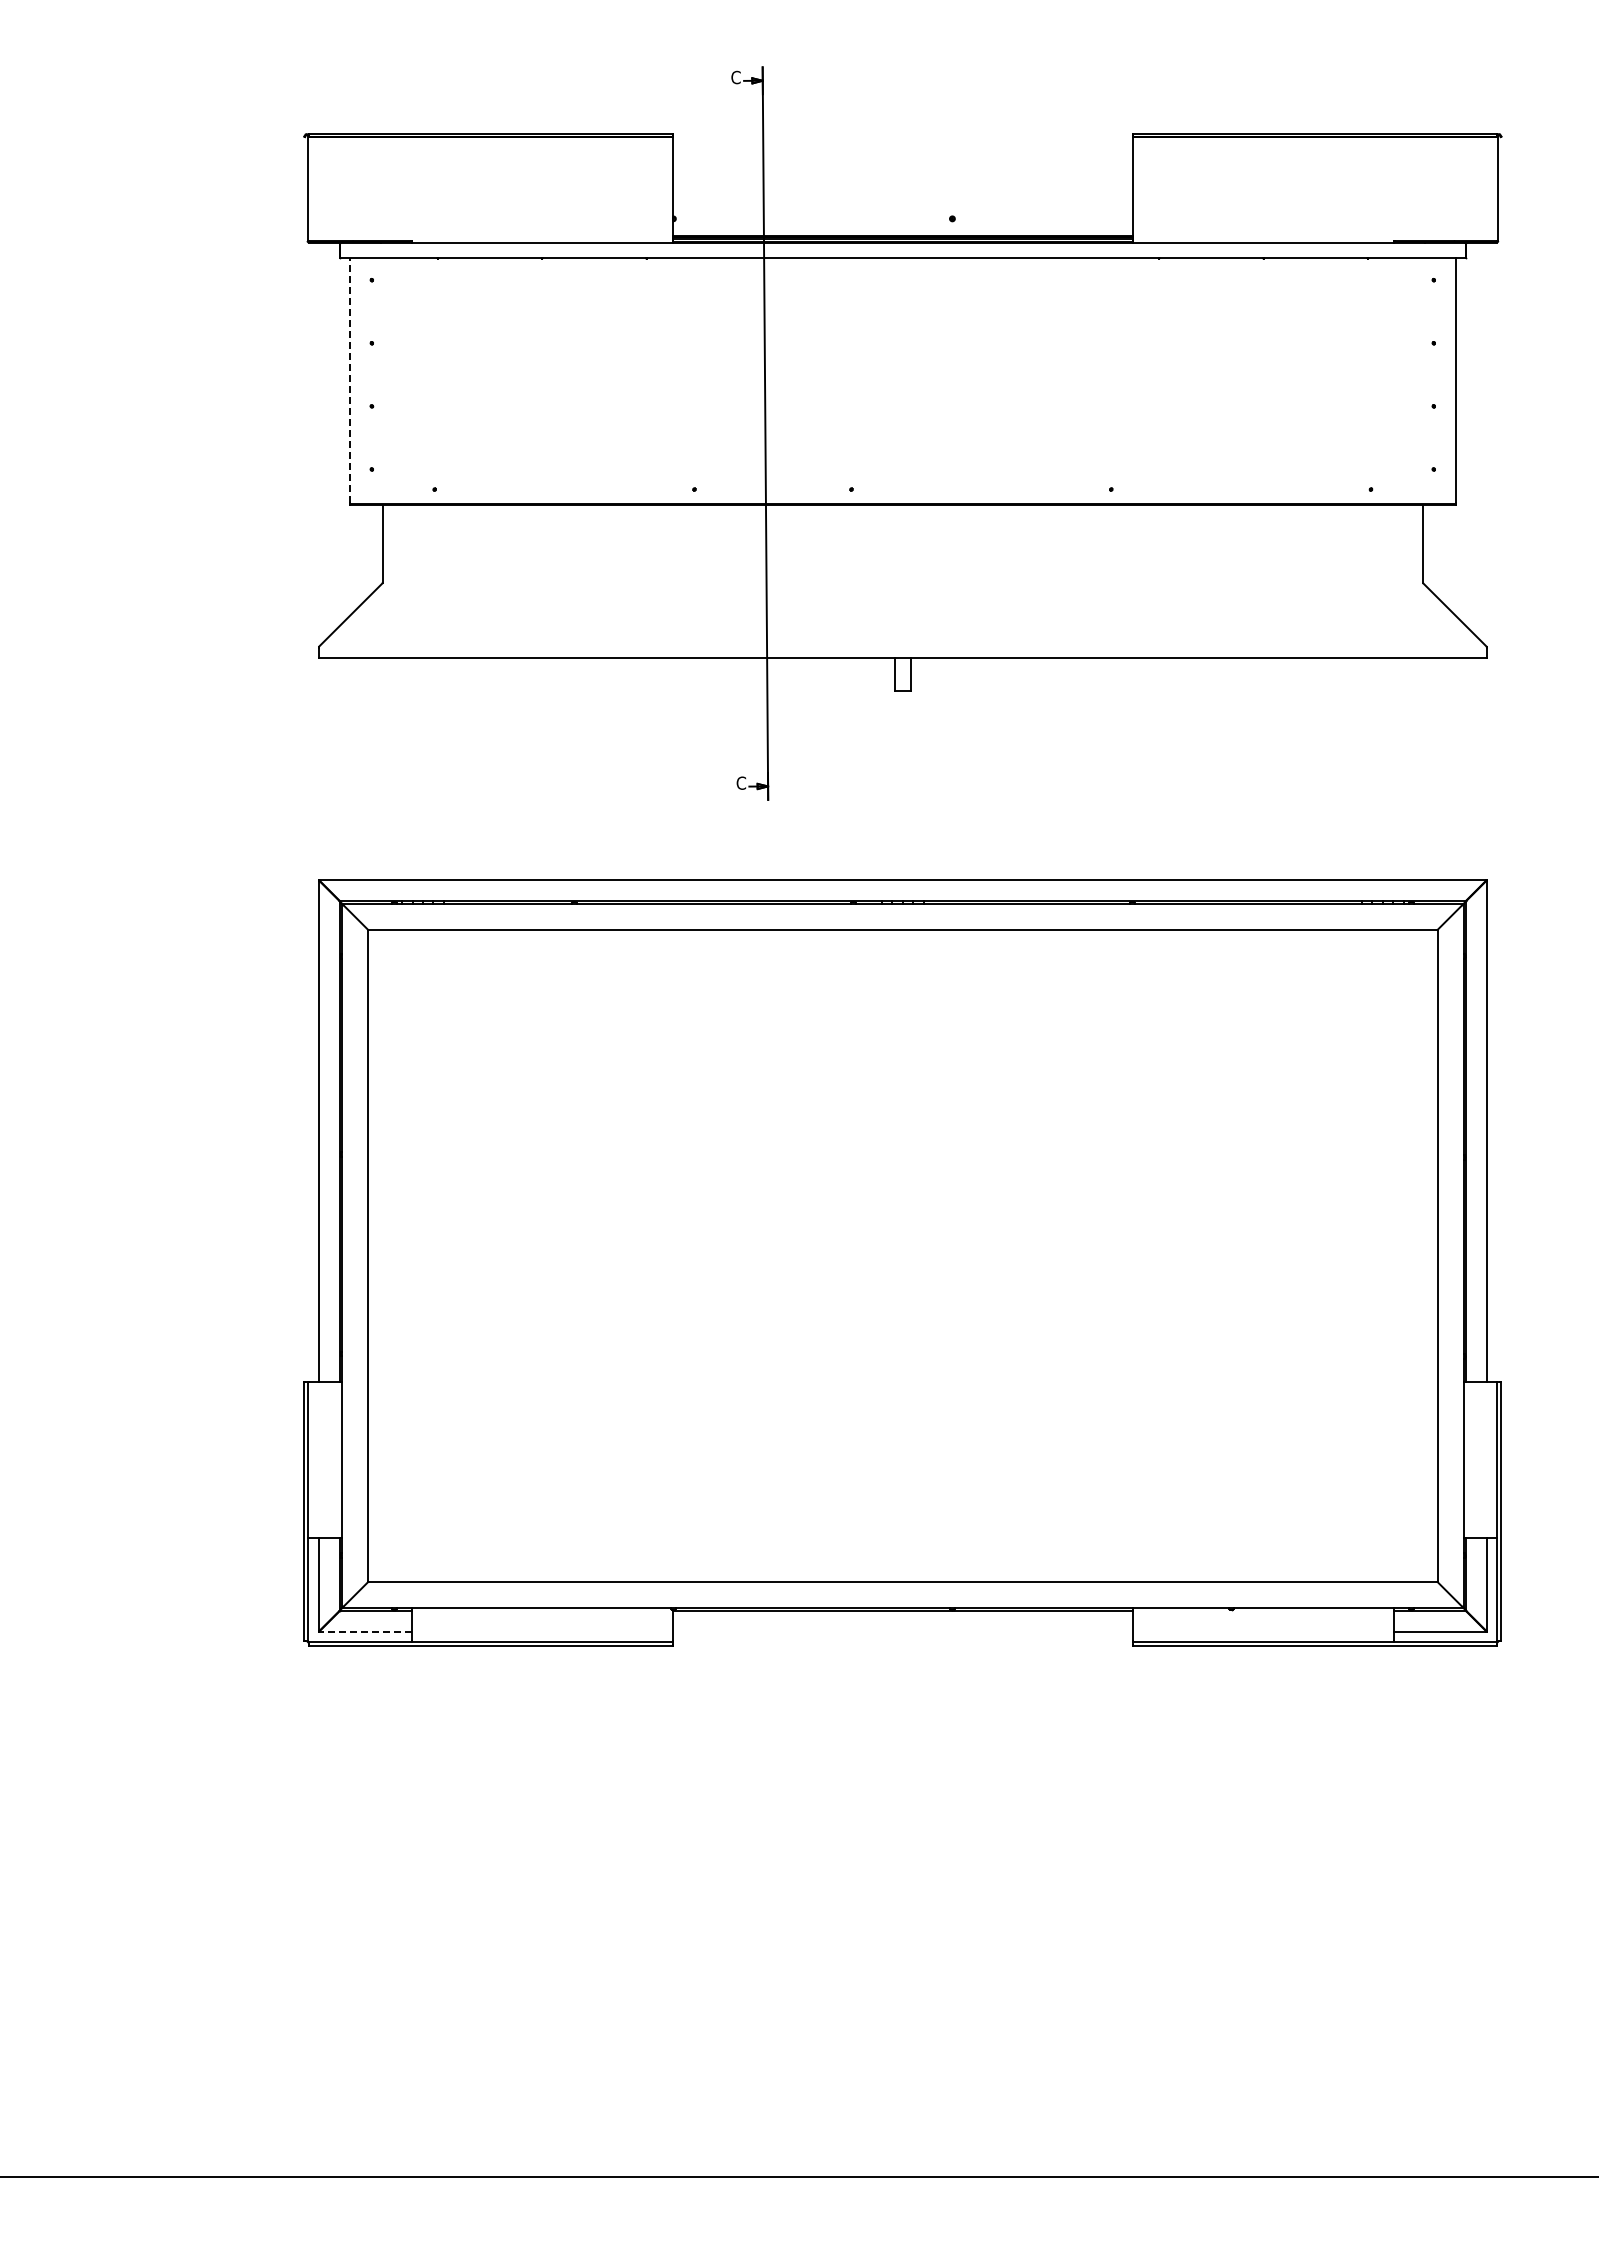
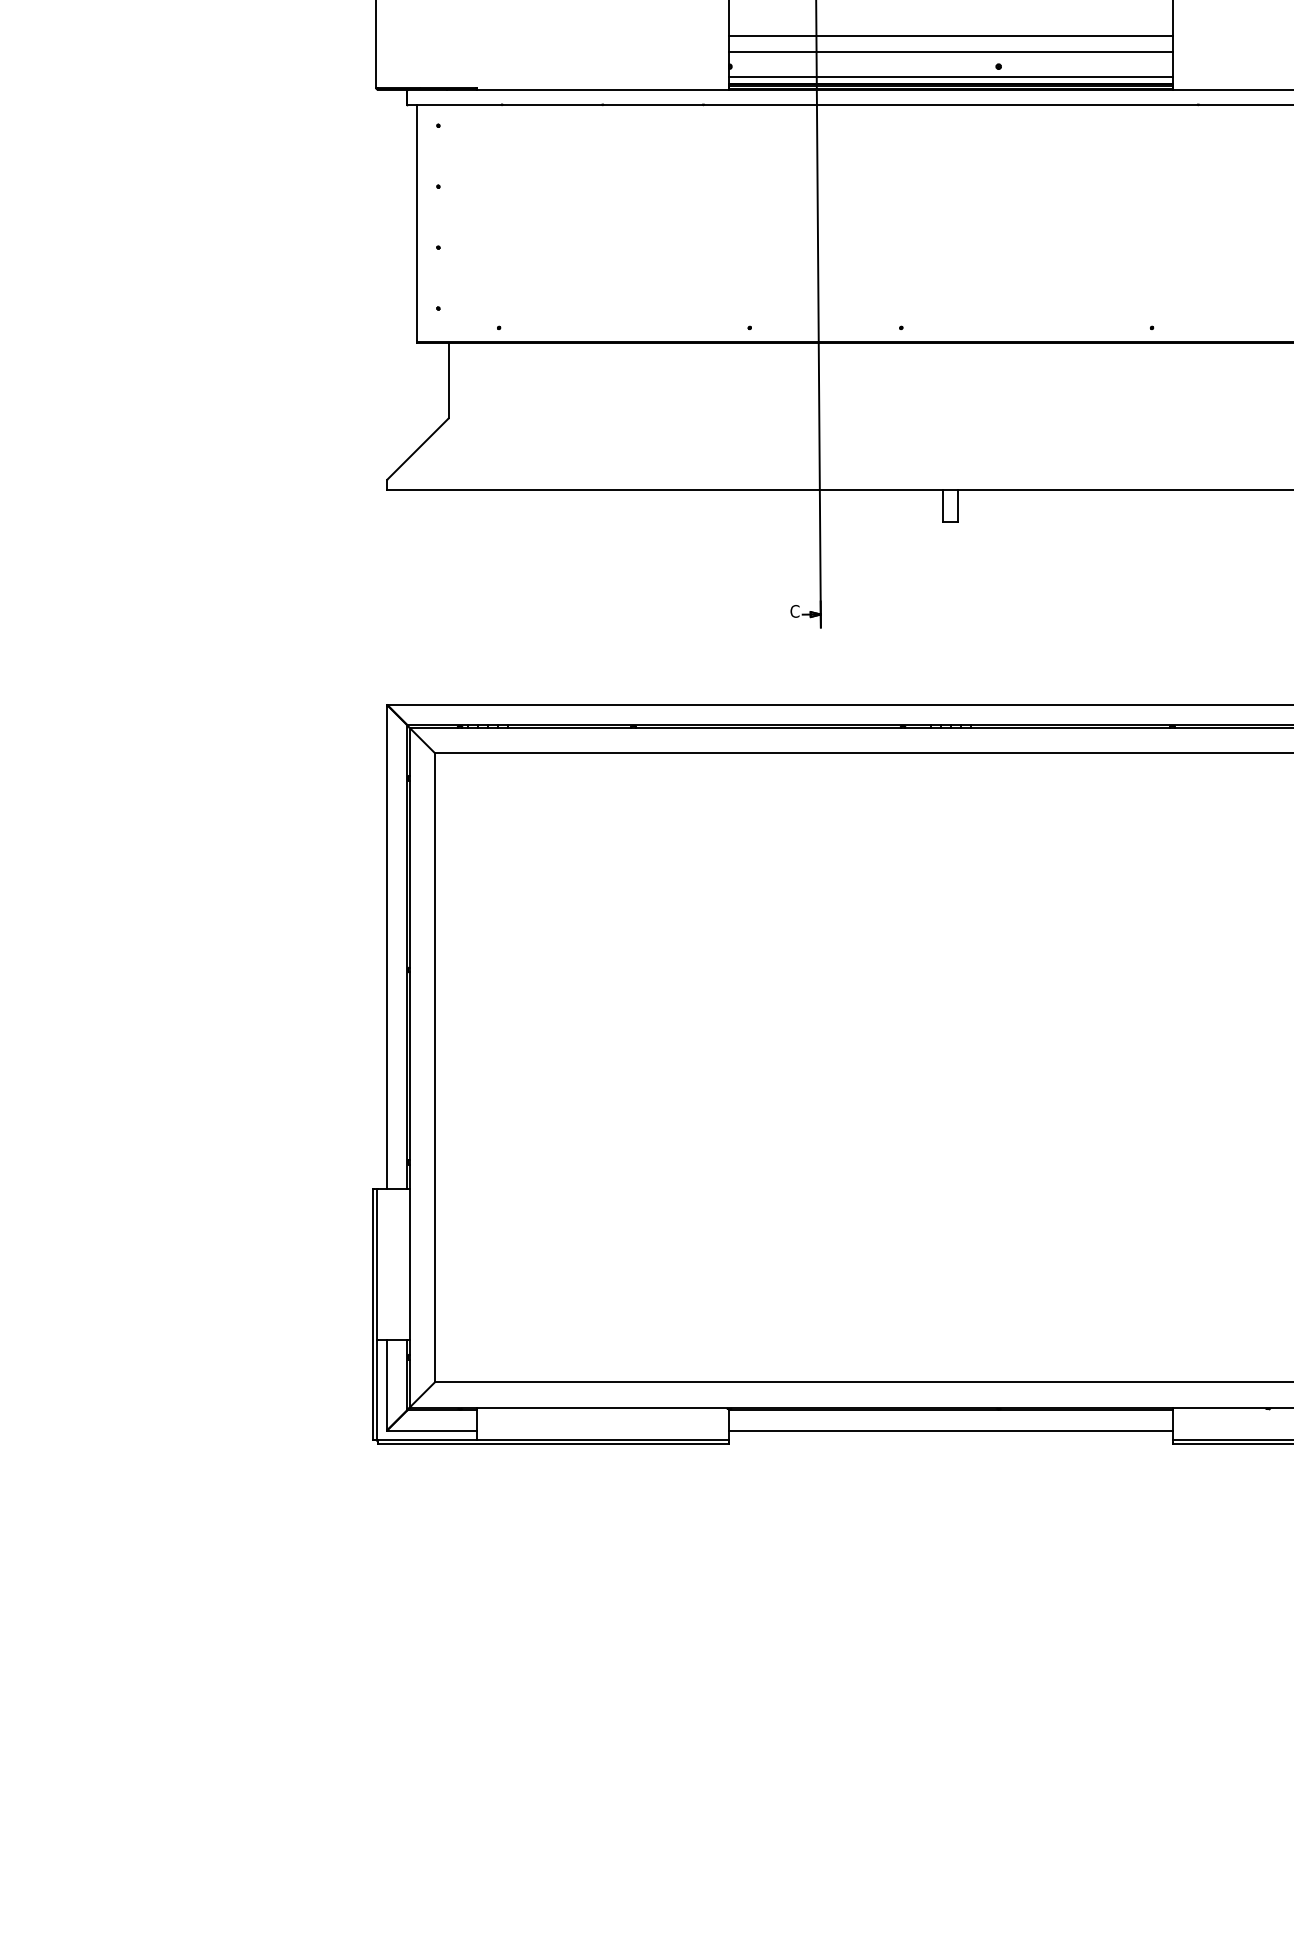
line: (902, 186) -> (950, 35), added
line: (902, 203) -> (950, 51), added
line: (902, 229) -> (950, 76), added
line: (350, 380) -> (417, 222), dashed -> solid
line: (364, 1631) -> (431, 1430), dashed -> solid
line: (902, 1631) -> (950, 1430), added

